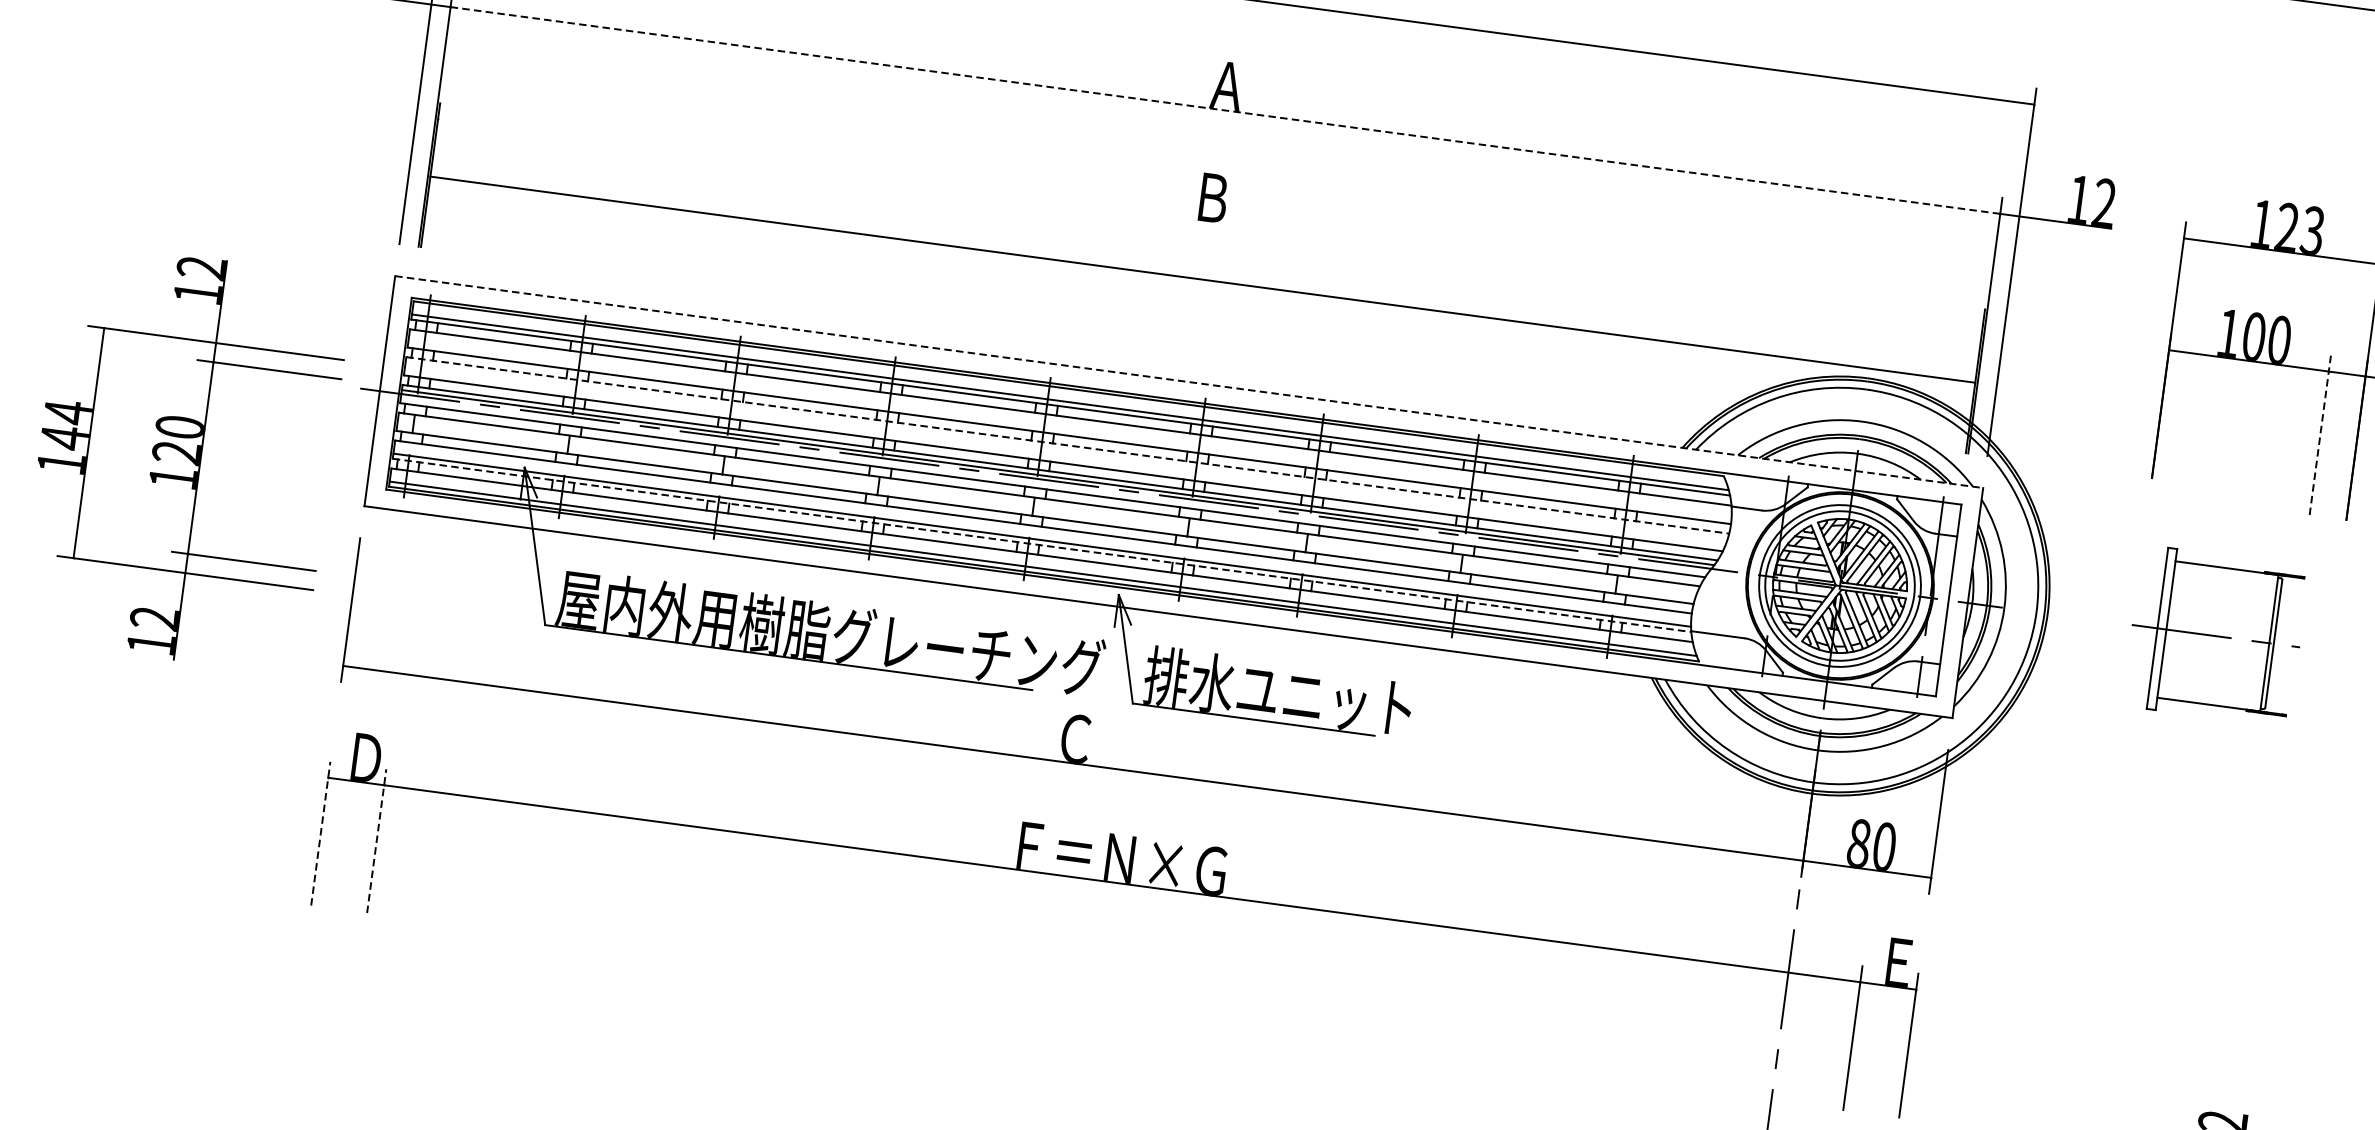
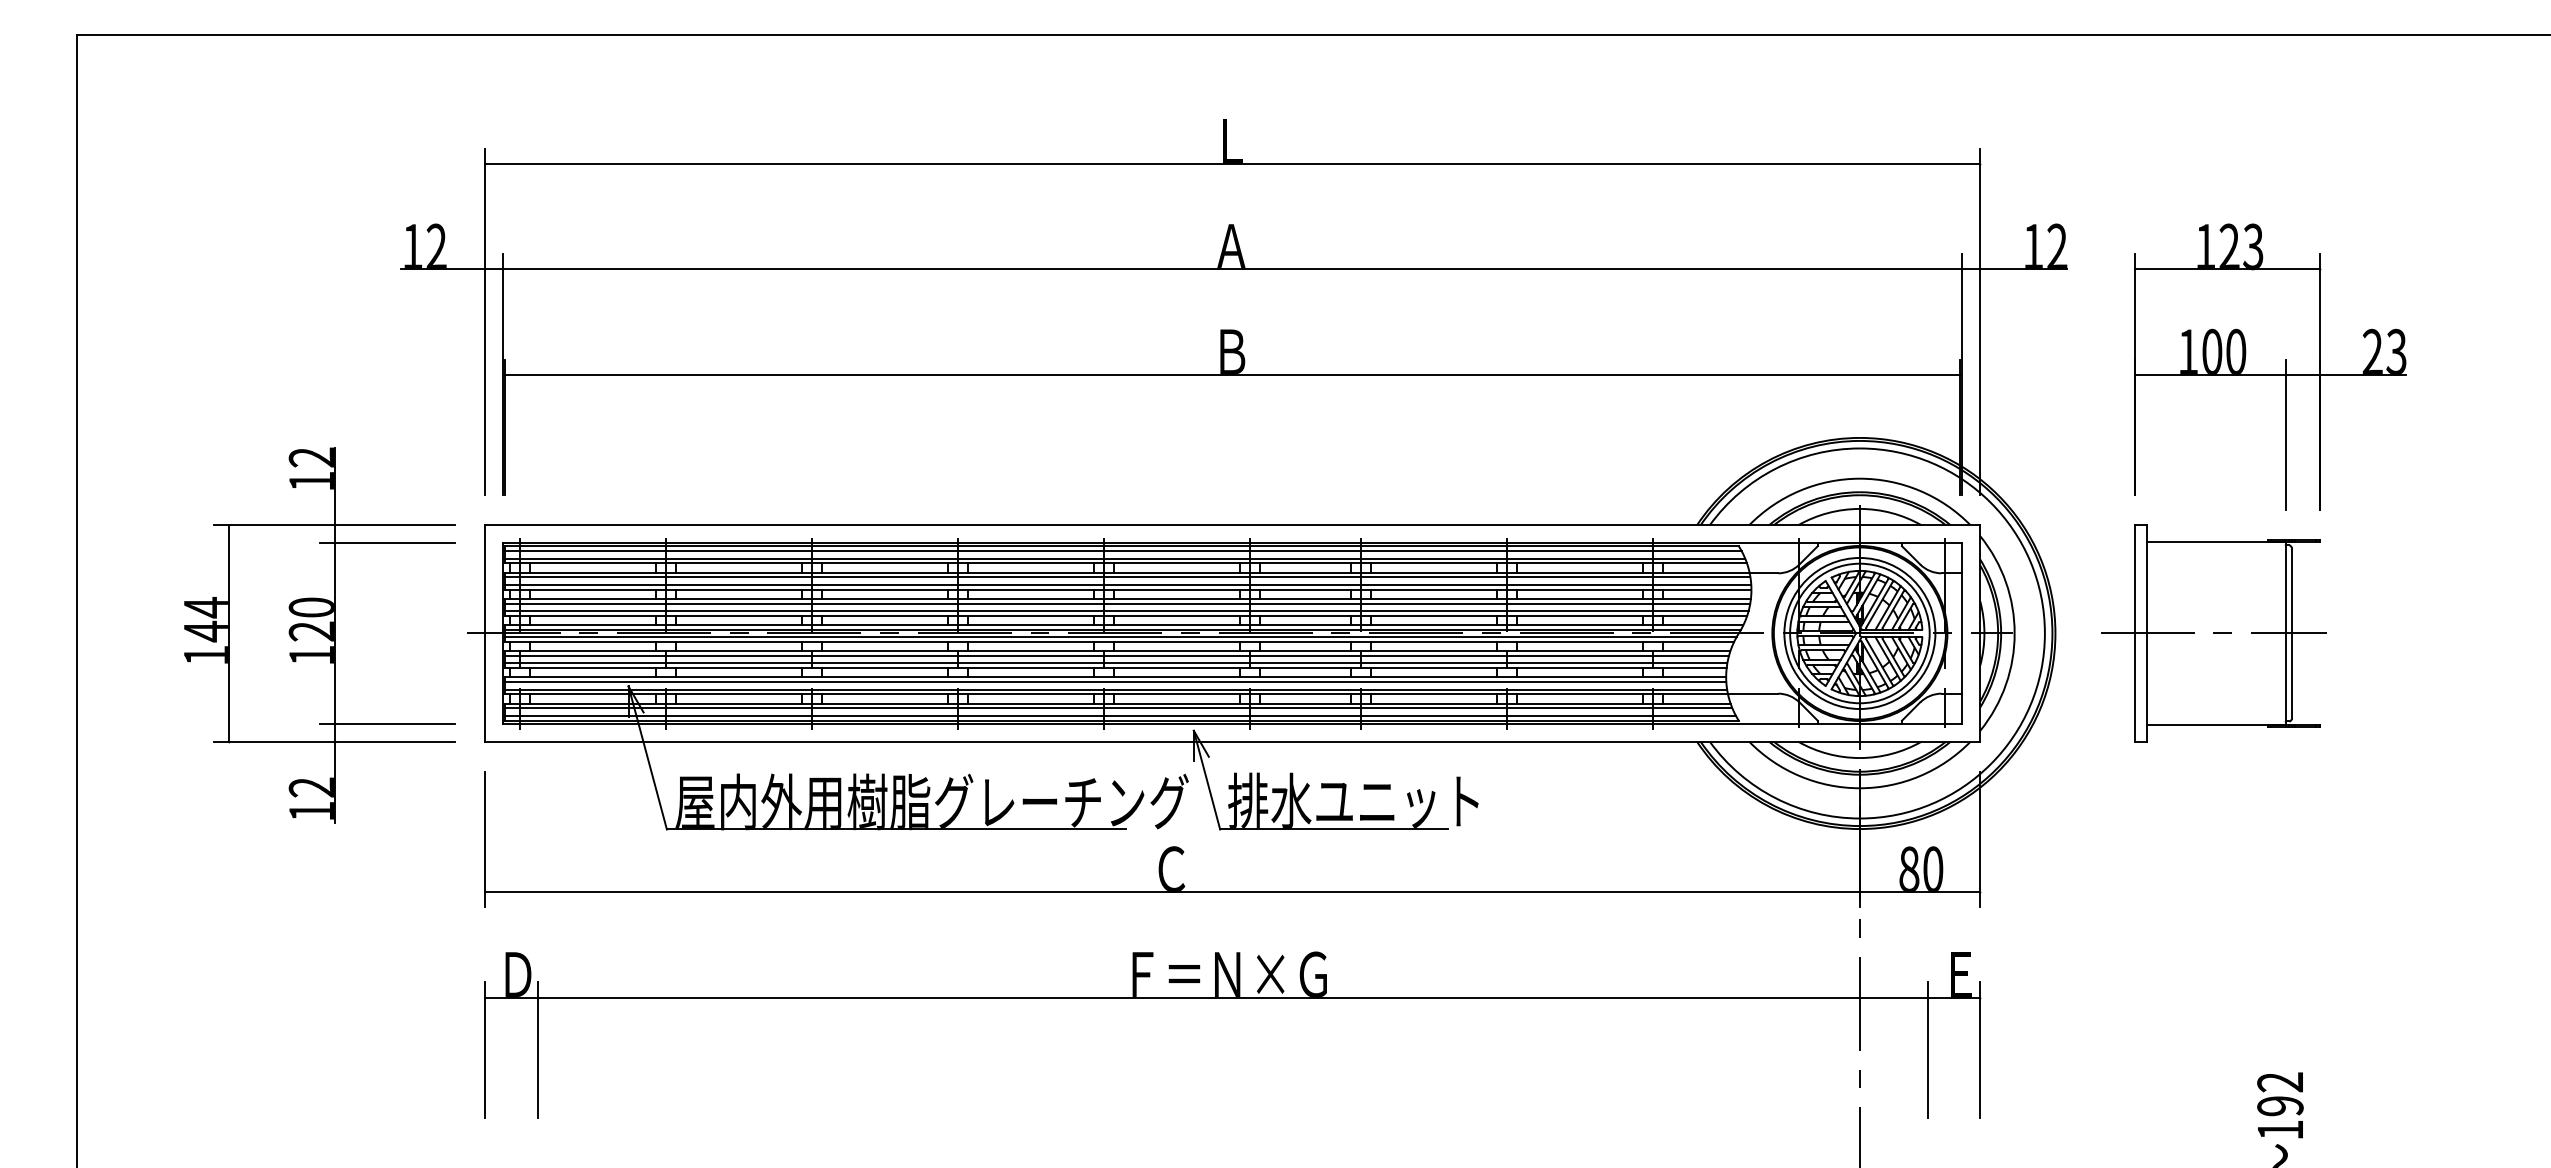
line: (1225, 110) -> (1232, 269), dashed -> solid
line: (1202, 279) -> (1232, 374), moved
line: (1188, 382) -> (1232, 525), dashed -> solid
line: (1069, 394) -> (1123, 551), added
line: (1070, 422) -> (1127, 577), added
line: (1070, 430) -> (1128, 584), added
line: (2320, 434) -> (2285, 434), dashed -> solid
line: (1068, 445) -> (1128, 598), dashed -> solid
line: (1066, 450) -> (1127, 603), added
part: (184, 458) -> (319, 635), moved
line: (1064, 458) -> (1126, 611), added
line: (1054, 485) -> (1120, 637), added
line: (1048, 504) -> (1117, 655), added
line: (1046, 512) -> (1116, 663), added
line: (1042, 532) -> (1115, 682), added
line: (1042, 545) -> (1117, 694), dashed -> solid
line: (1041, 560) -> (1118, 708), added
part: (2215, 636) -> (2213, 633), size x1.43
line: (321, 834) -> (485, 1050), dashed -> solid
line: (376, 841) -> (537, 1050), dashed -> solid

